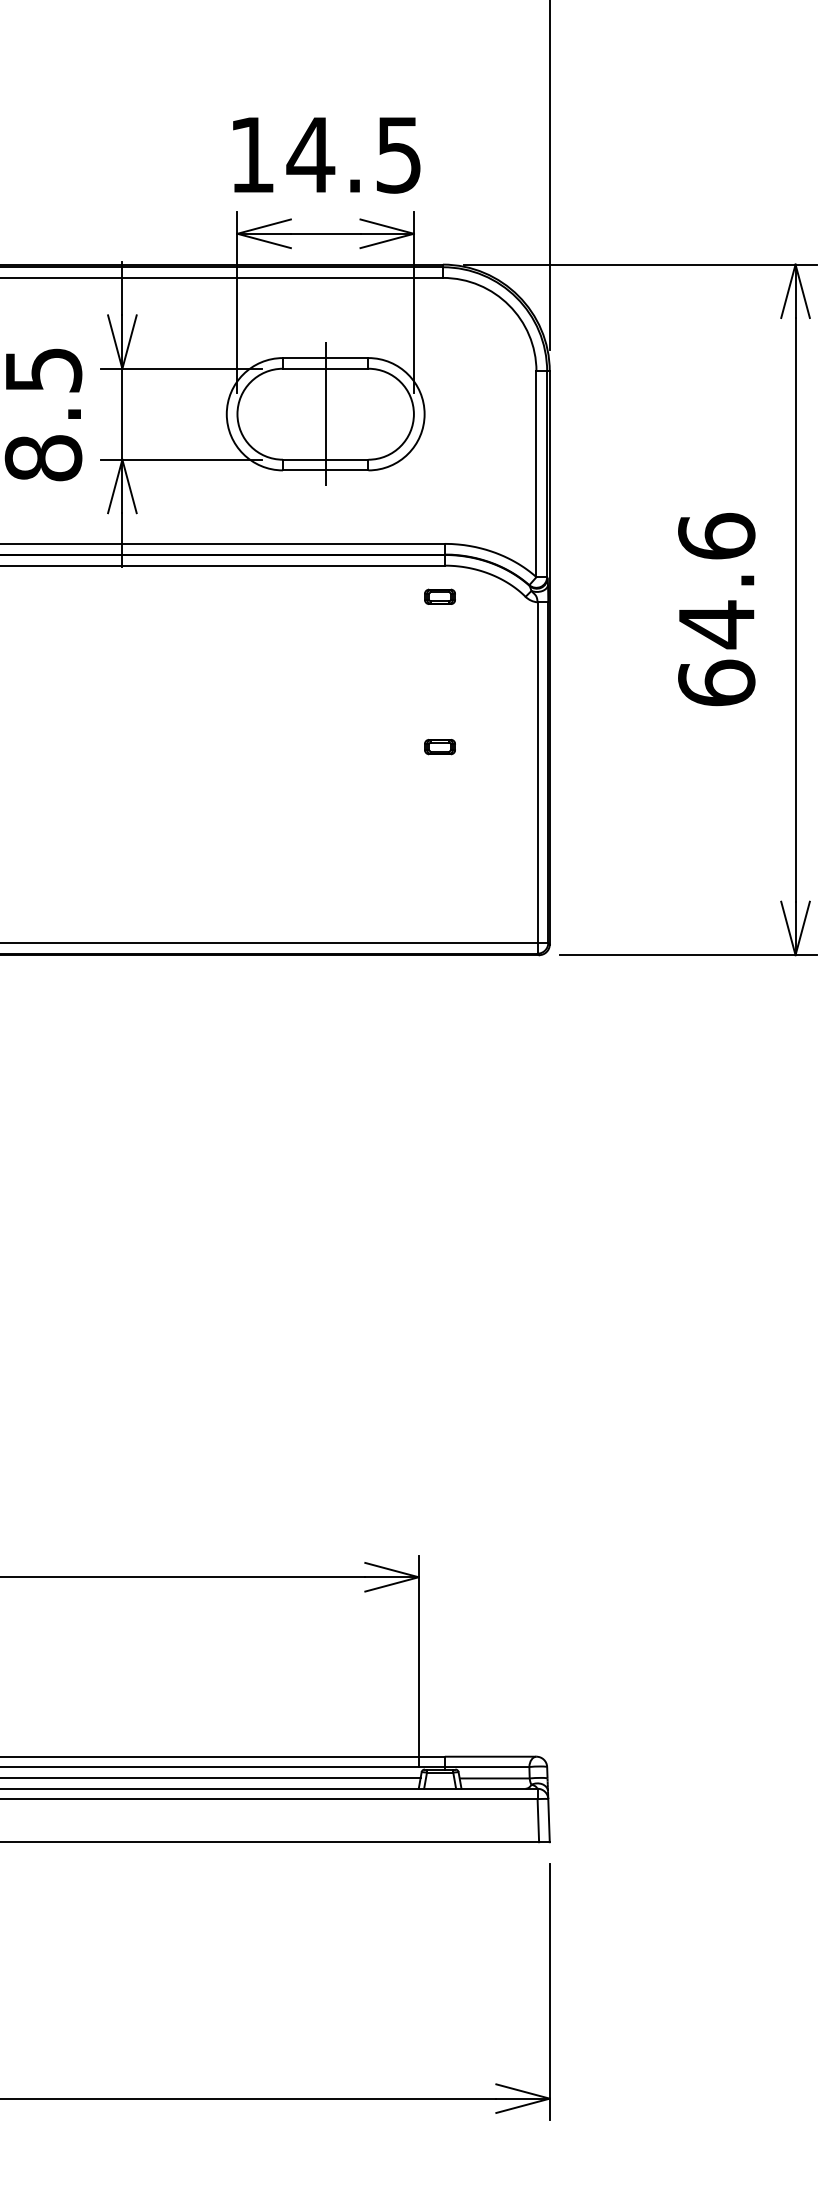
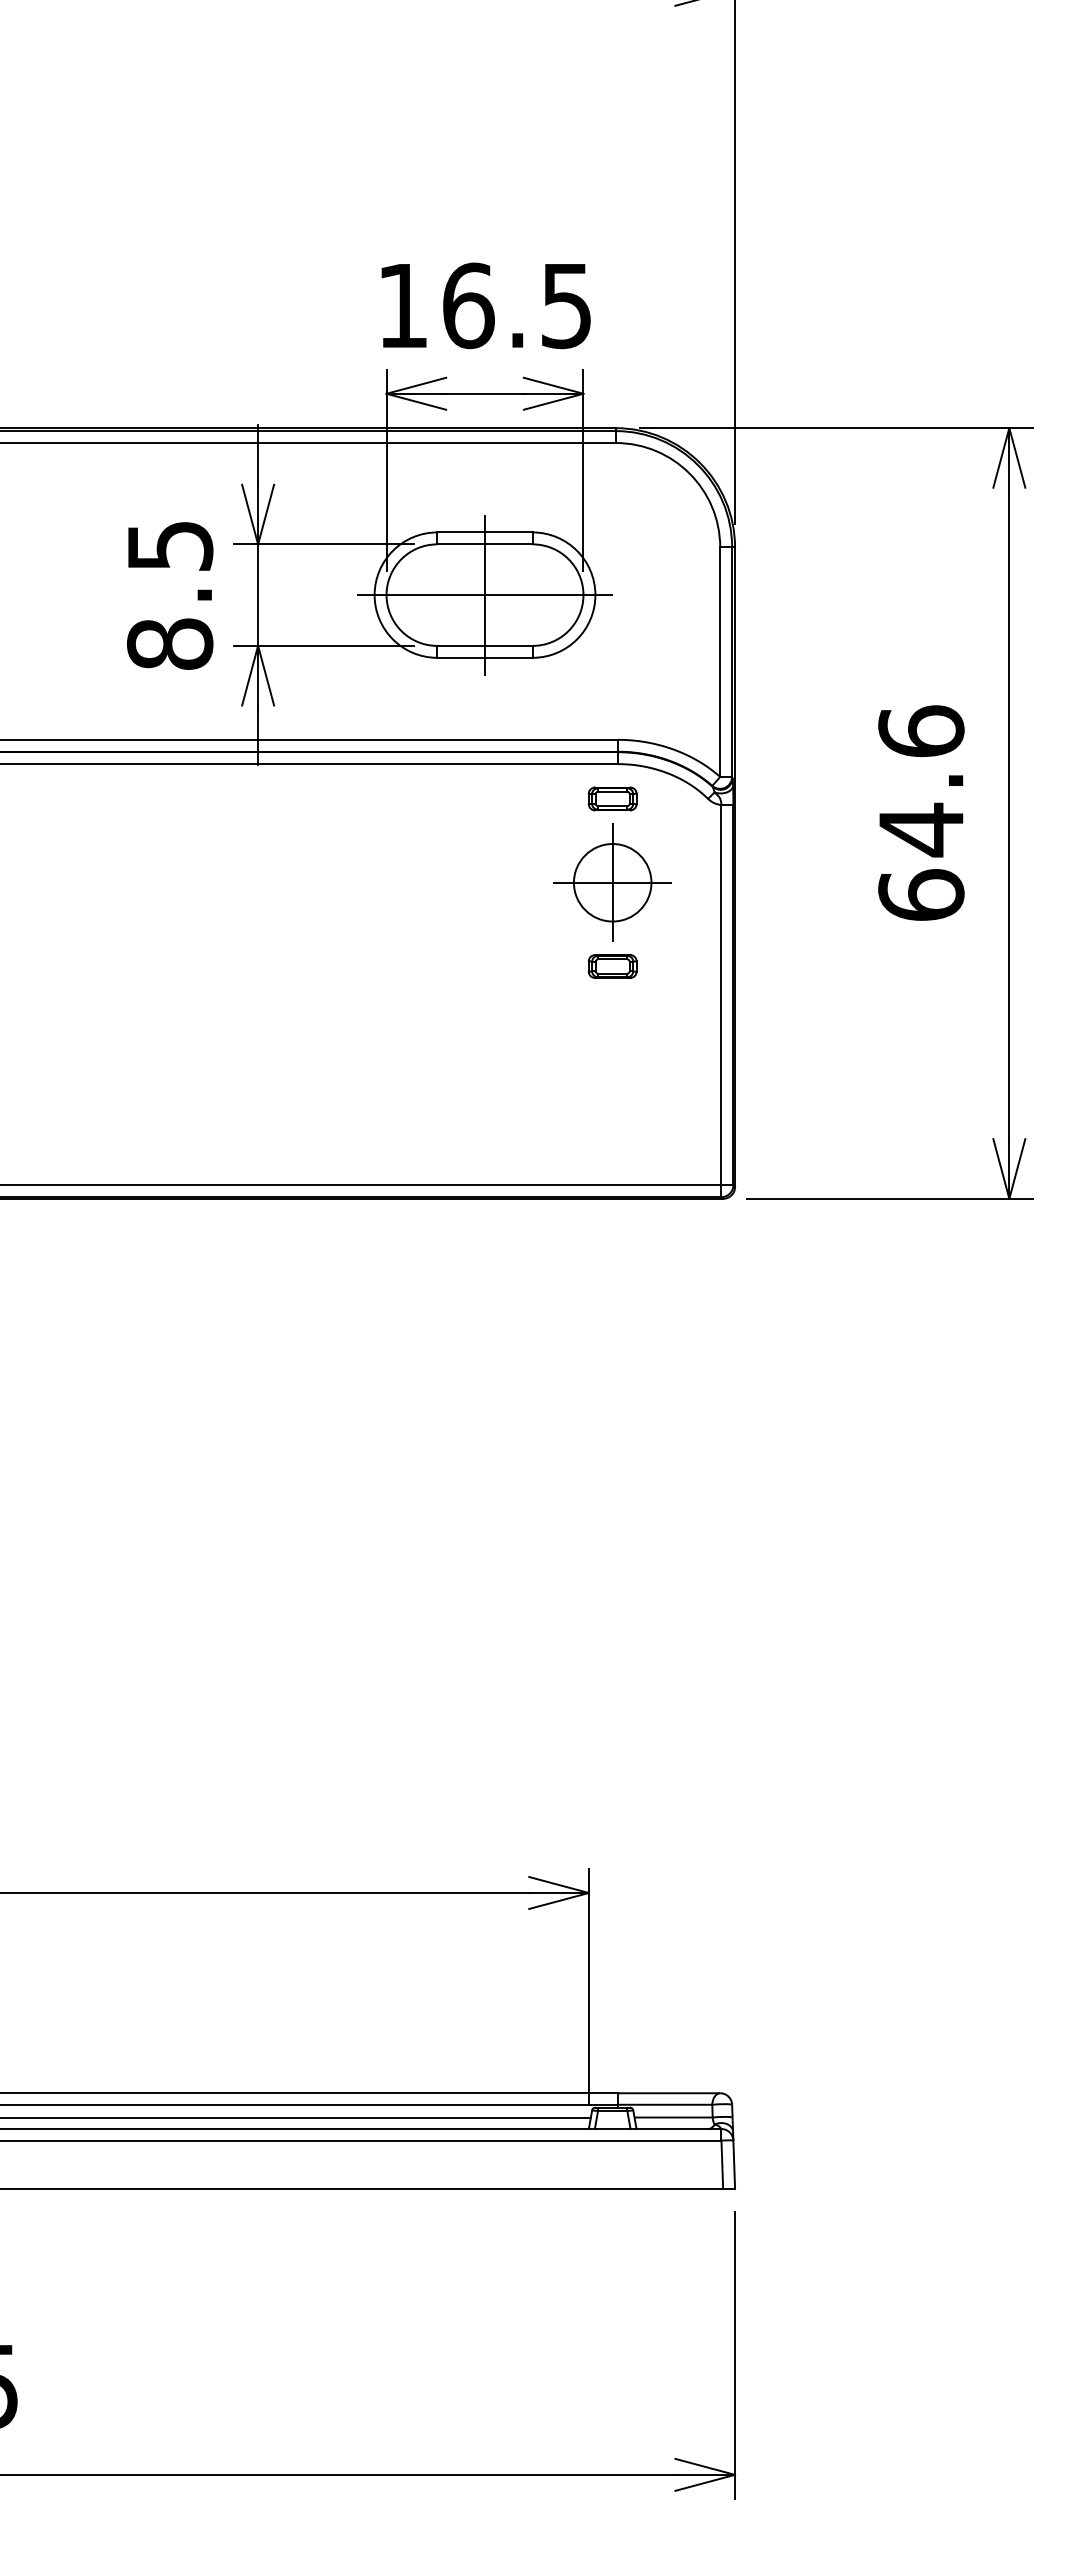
text: (310, 154) -> (468, 305), 14.5 -> 16.5
line: (325, 414) -> (484, 595), added
part: (439, 596) -> (612, 798), size x1.43
part: (439, 671) -> (612, 882), added
part: (439, 747) -> (612, 966), size x1.43

